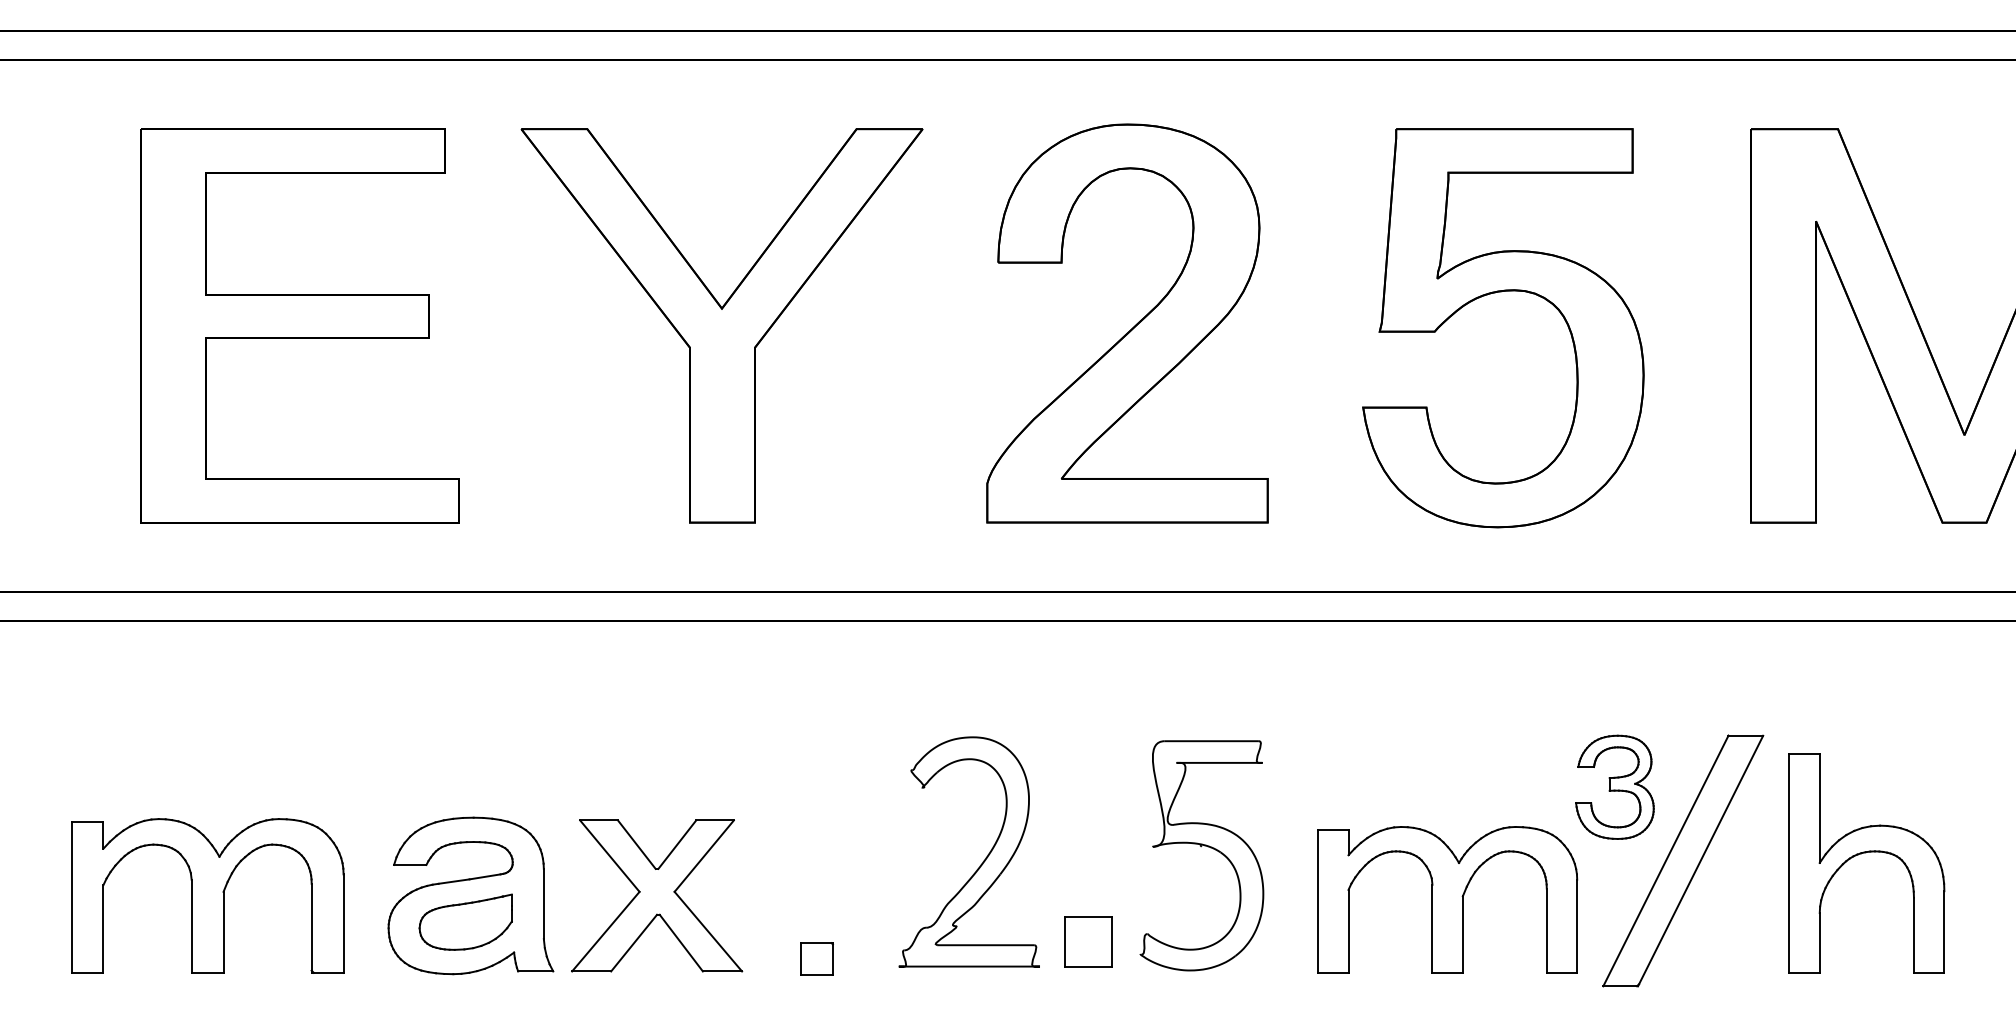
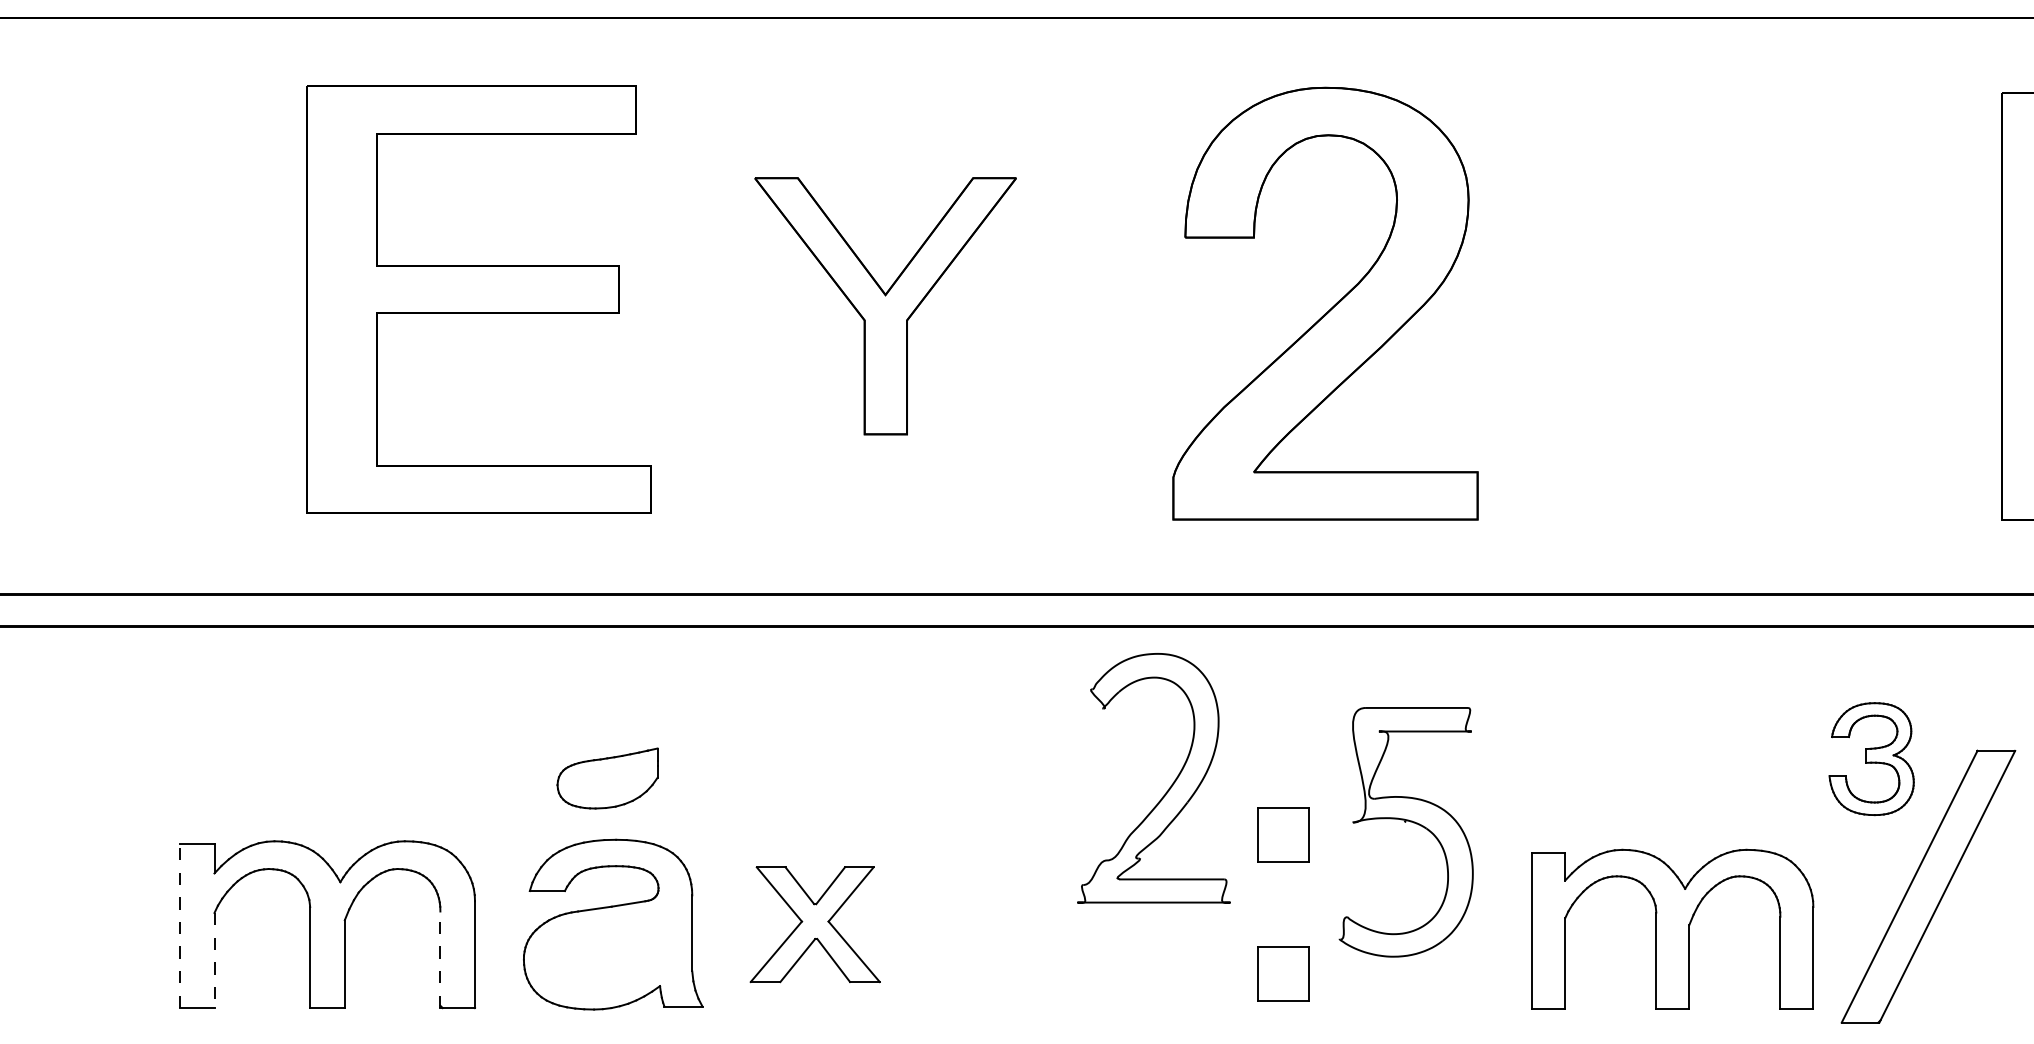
part: (1495, 293) -> (1724, 271), removed
part: (299, 325) -> (478, 299), moved
part: (721, 325) -> (885, 305), size x0.6
part: (1614, 786) -> (1871, 758), moved
part: (1088, 813) -> (1283, 835), added
part: (1201, 847) -> (1405, 823), moved
part: (983, 860) -> (1169, 787), moved
part: (657, 895) -> (815, 924), size x0.7
line: (71, 897) -> (179, 926), solid -> dashed
part: (465, 921) -> (607, 777), moved
line: (103, 928) -> (214, 959), solid -> dashed
line: (311, 928) -> (440, 959), solid -> dashed
part: (816, 958) -> (988, 992), removed

